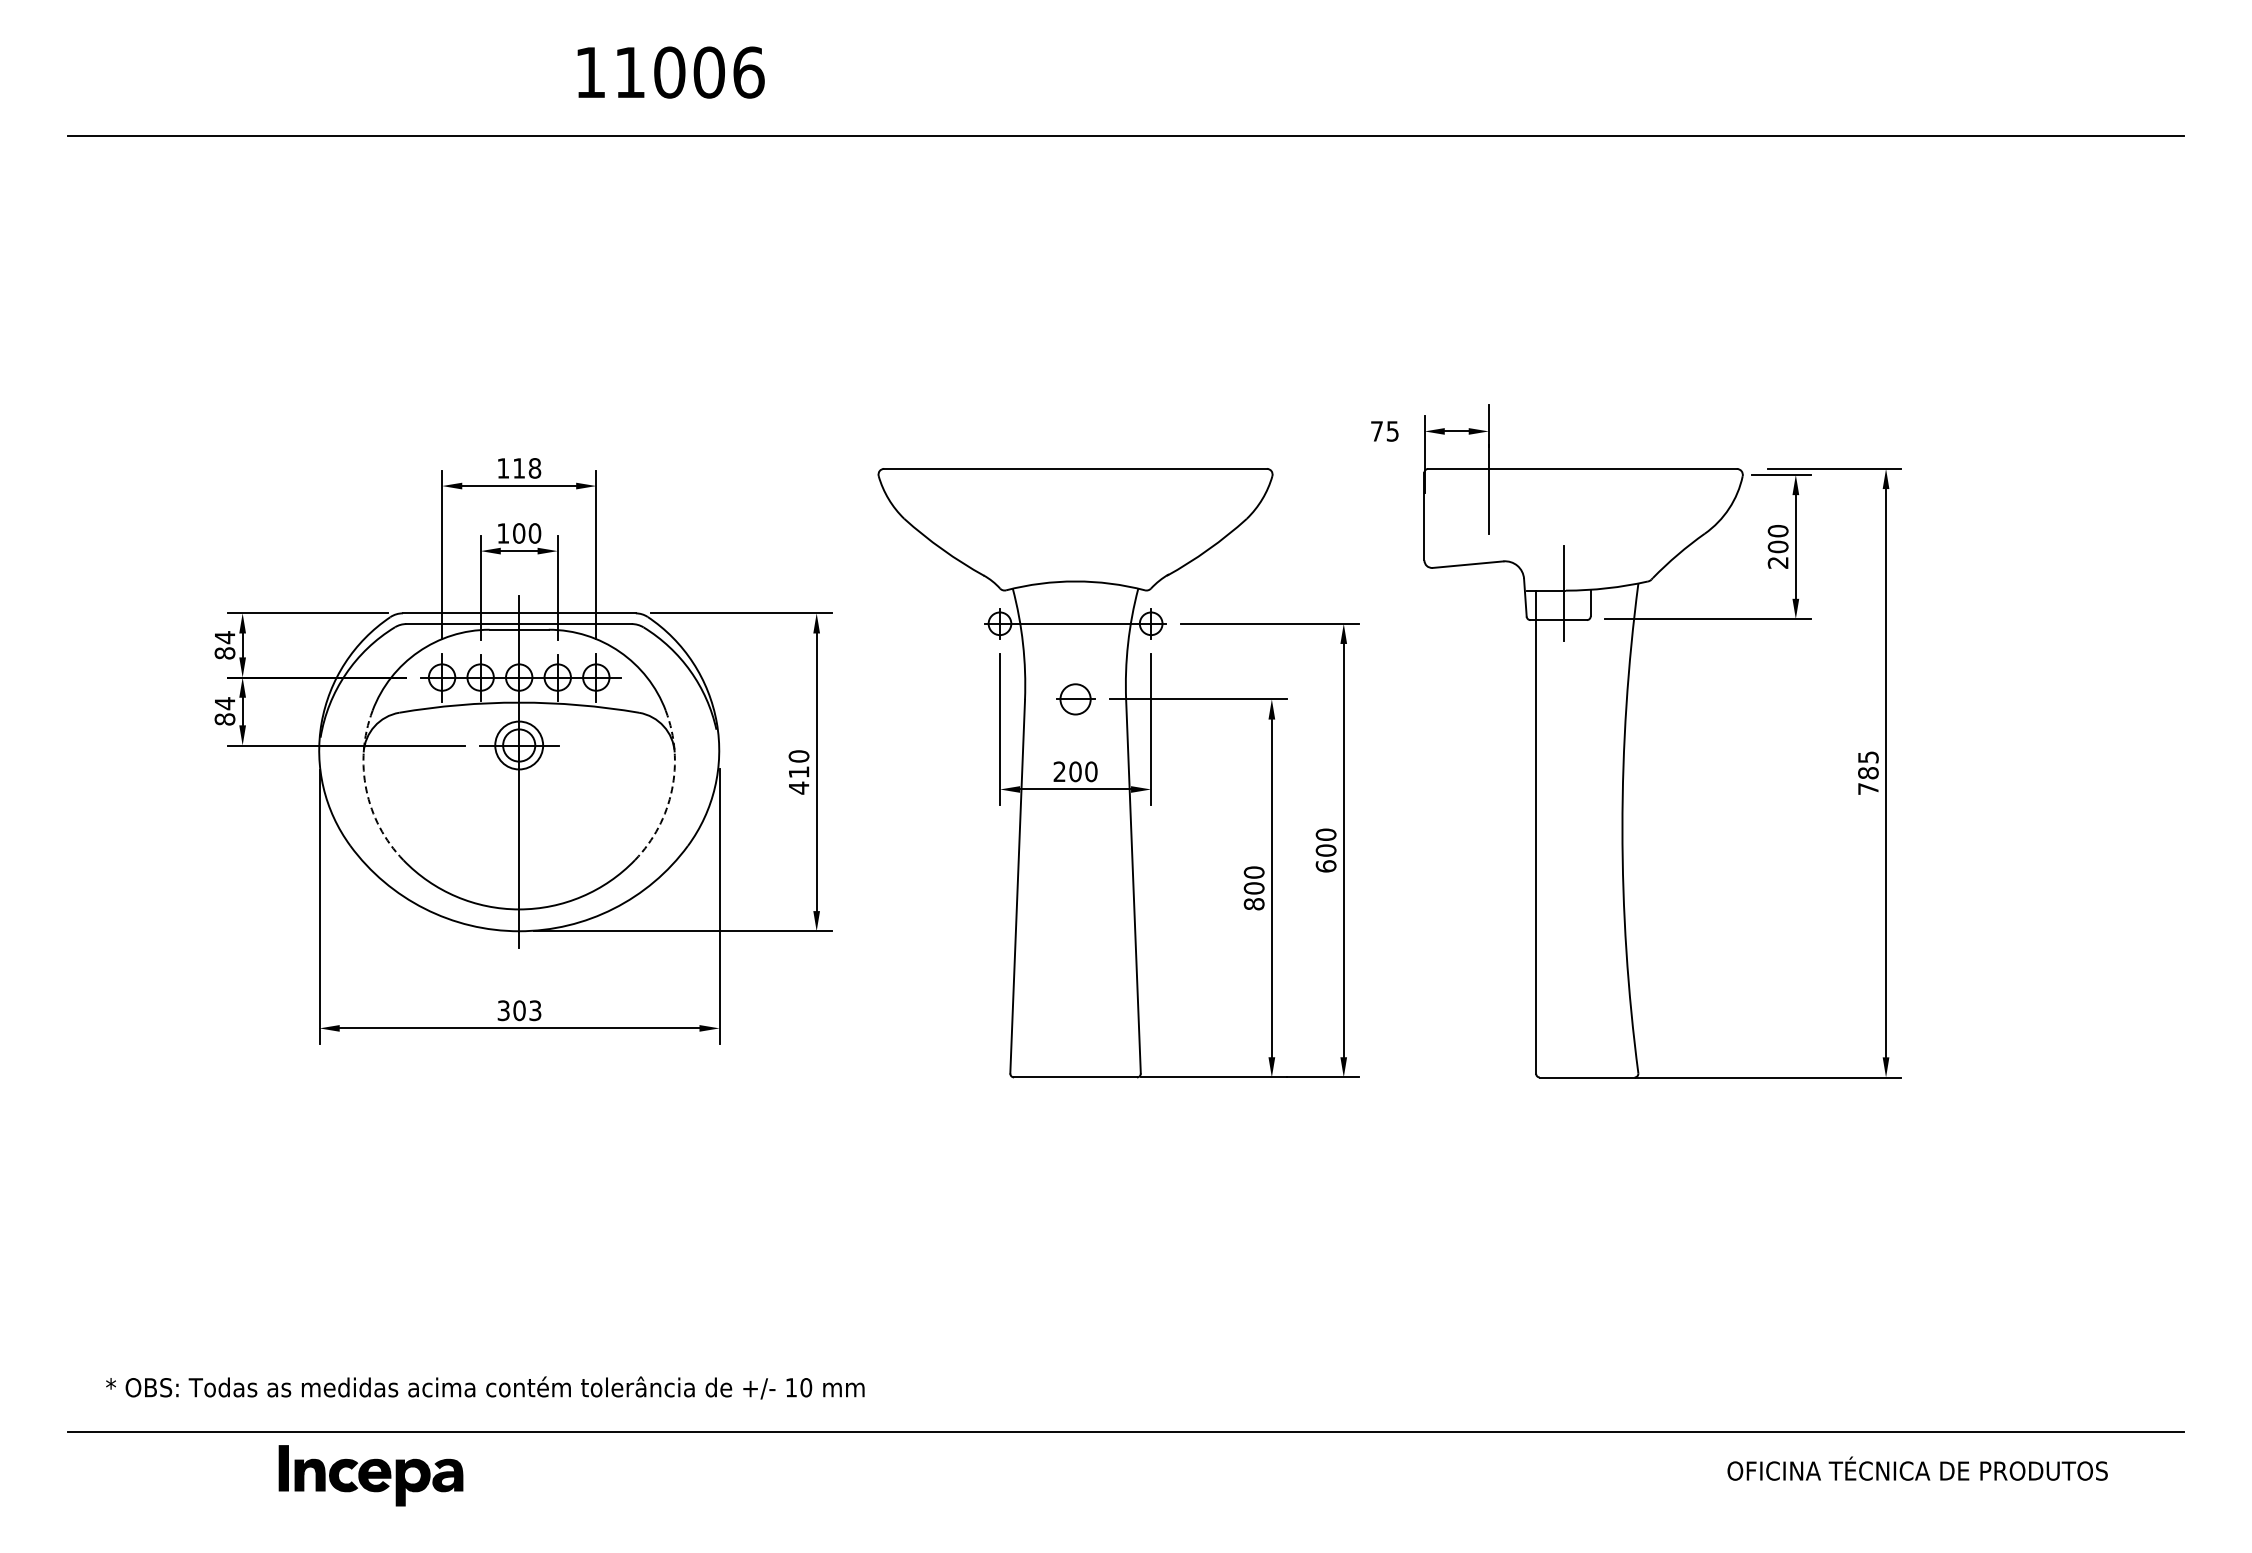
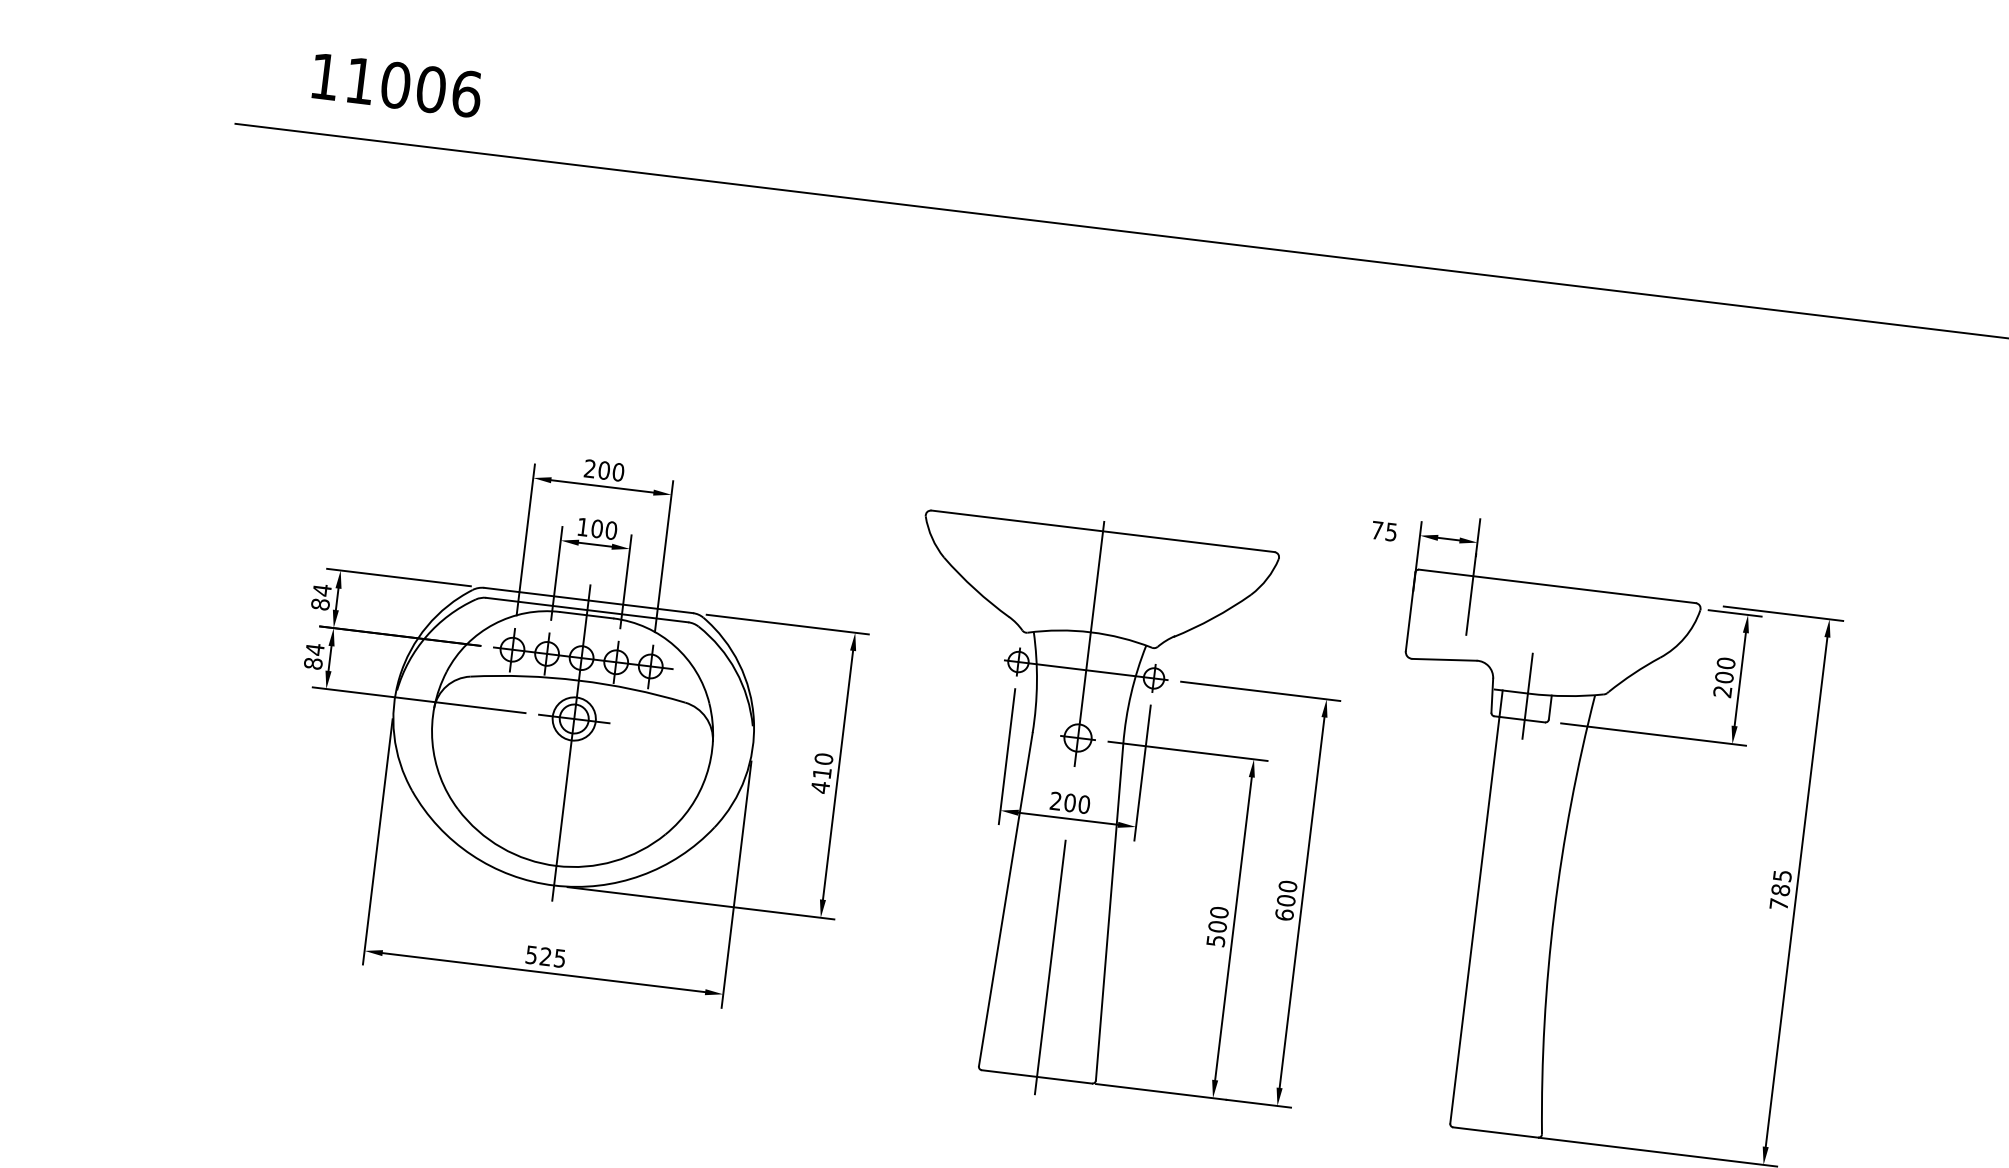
text: (670, 72) -> (396, 85), moved
text: (519, 468) -> (604, 470), 118 -> 200
line: (1075, 594) -> (1089, 643), added
arc: (366, 789) -> (432, 741), dashed -> solid
arc: (672, 789) -> (706, 775), dashed -> solid
text: (1253, 904) -> (1215, 941), 800 -> 500
line: (1075, 954) -> (1050, 966), added
text: (519, 1010) -> (545, 956), 303 -> 525

